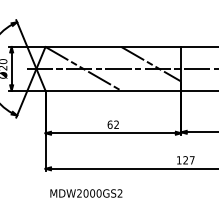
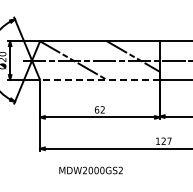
line: (112, 90) -> (99, 79), solid -> dashed
text: (85, 193) -> (90, 170), moved

